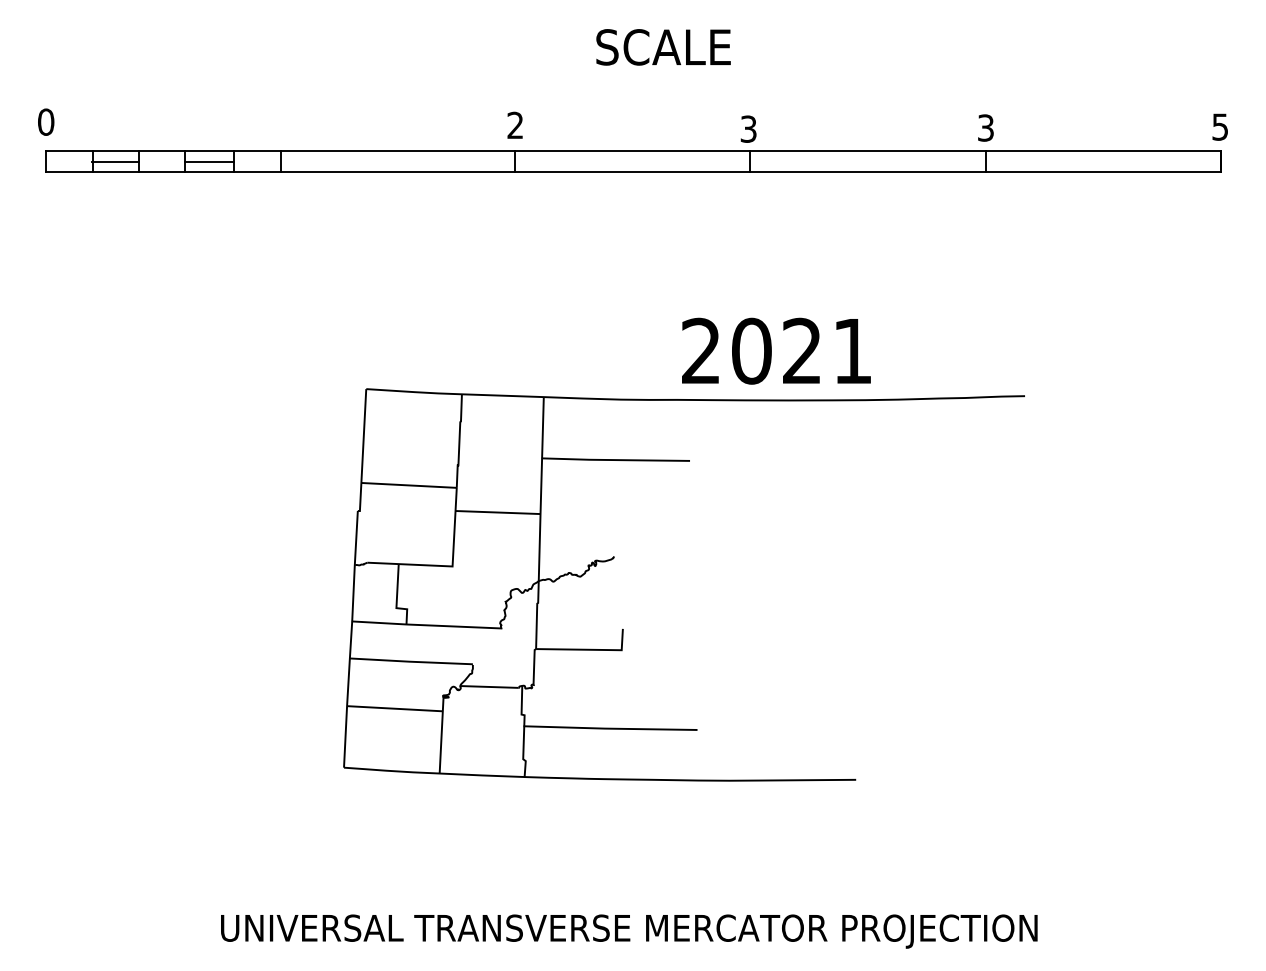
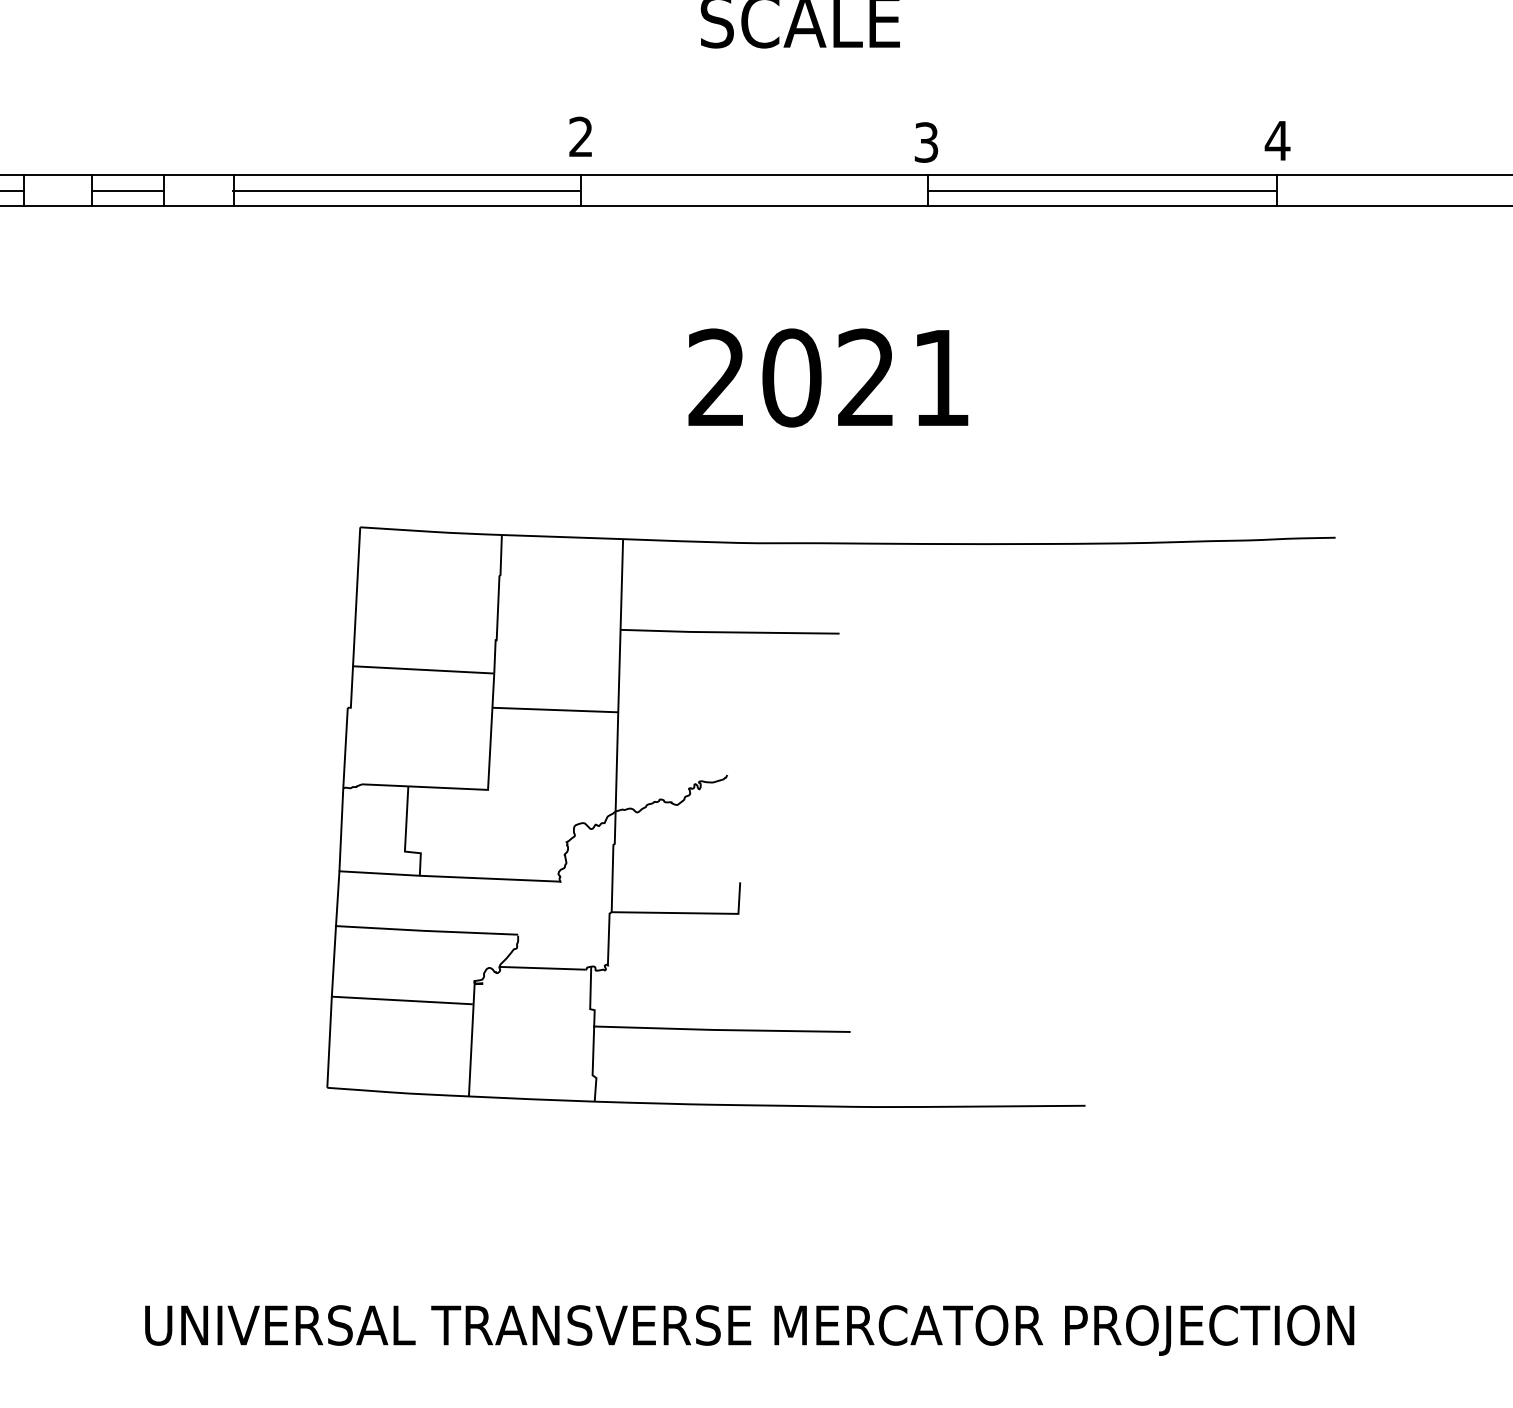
text: (985, 127) -> (1277, 140), 3 -> 4
line: (397, 161) -> (406, 190), added
line: (866, 161) -> (1100, 190), added
text: (776, 350) -> (828, 376), moved

